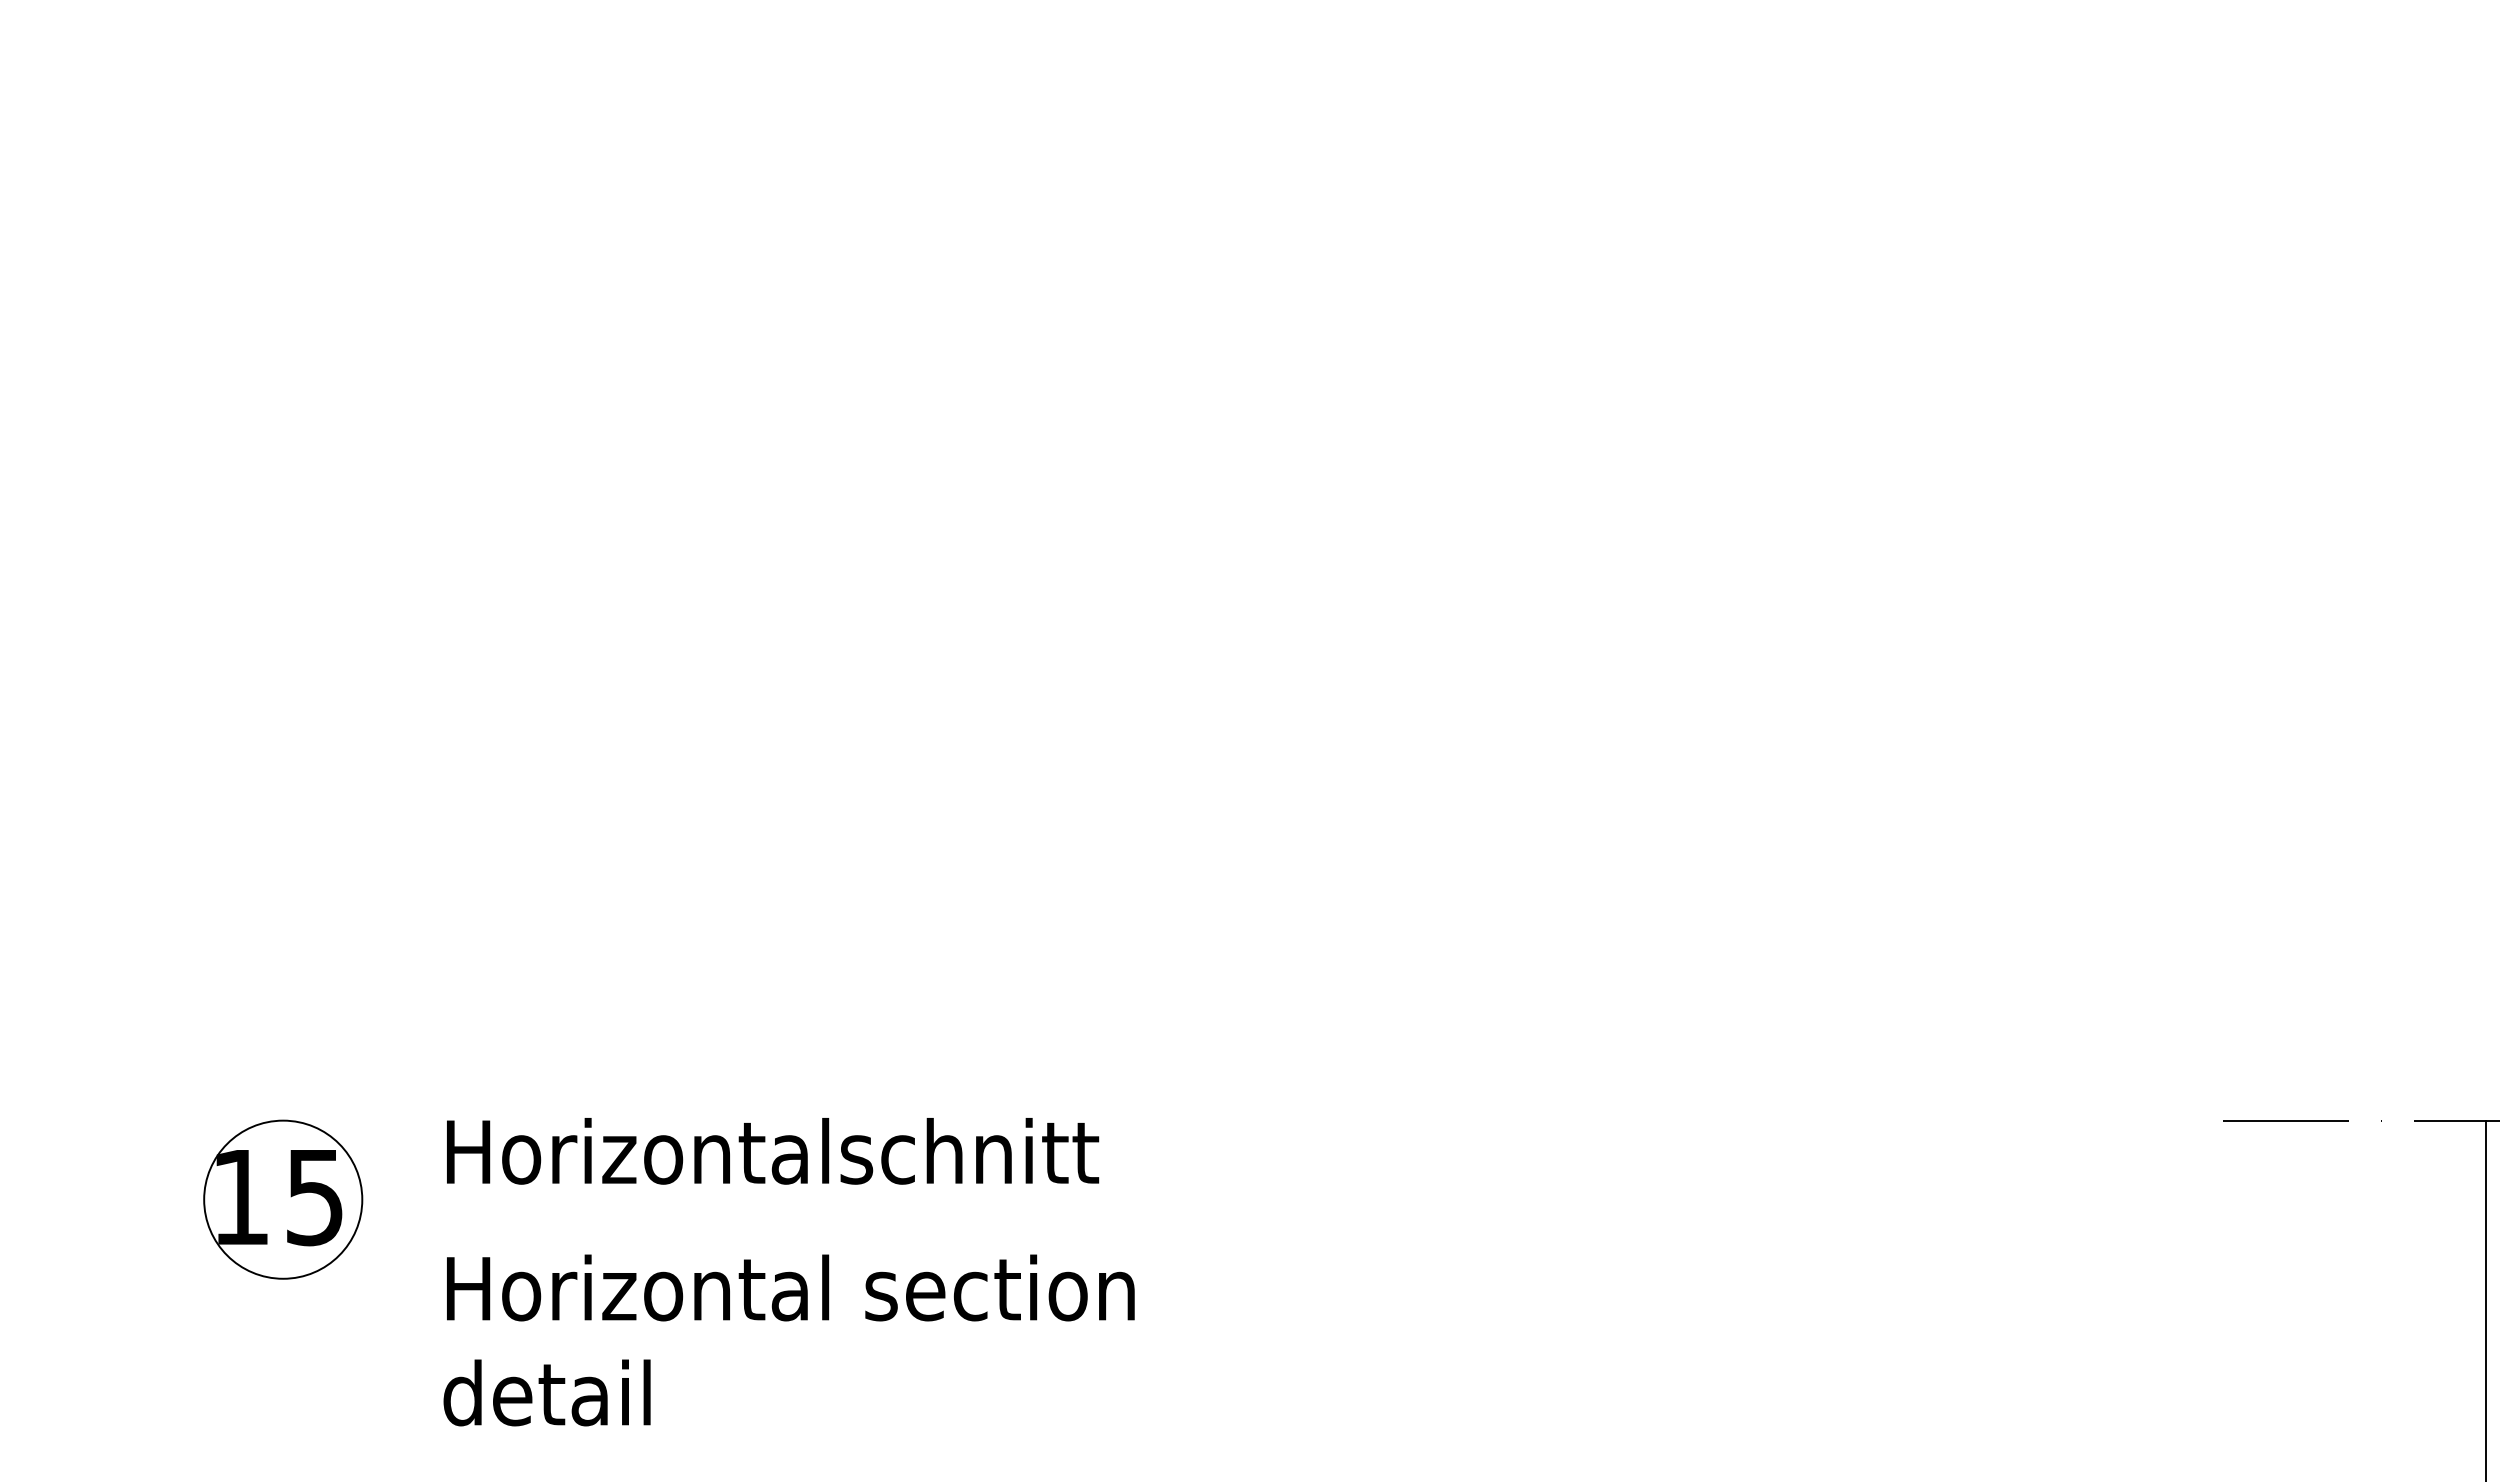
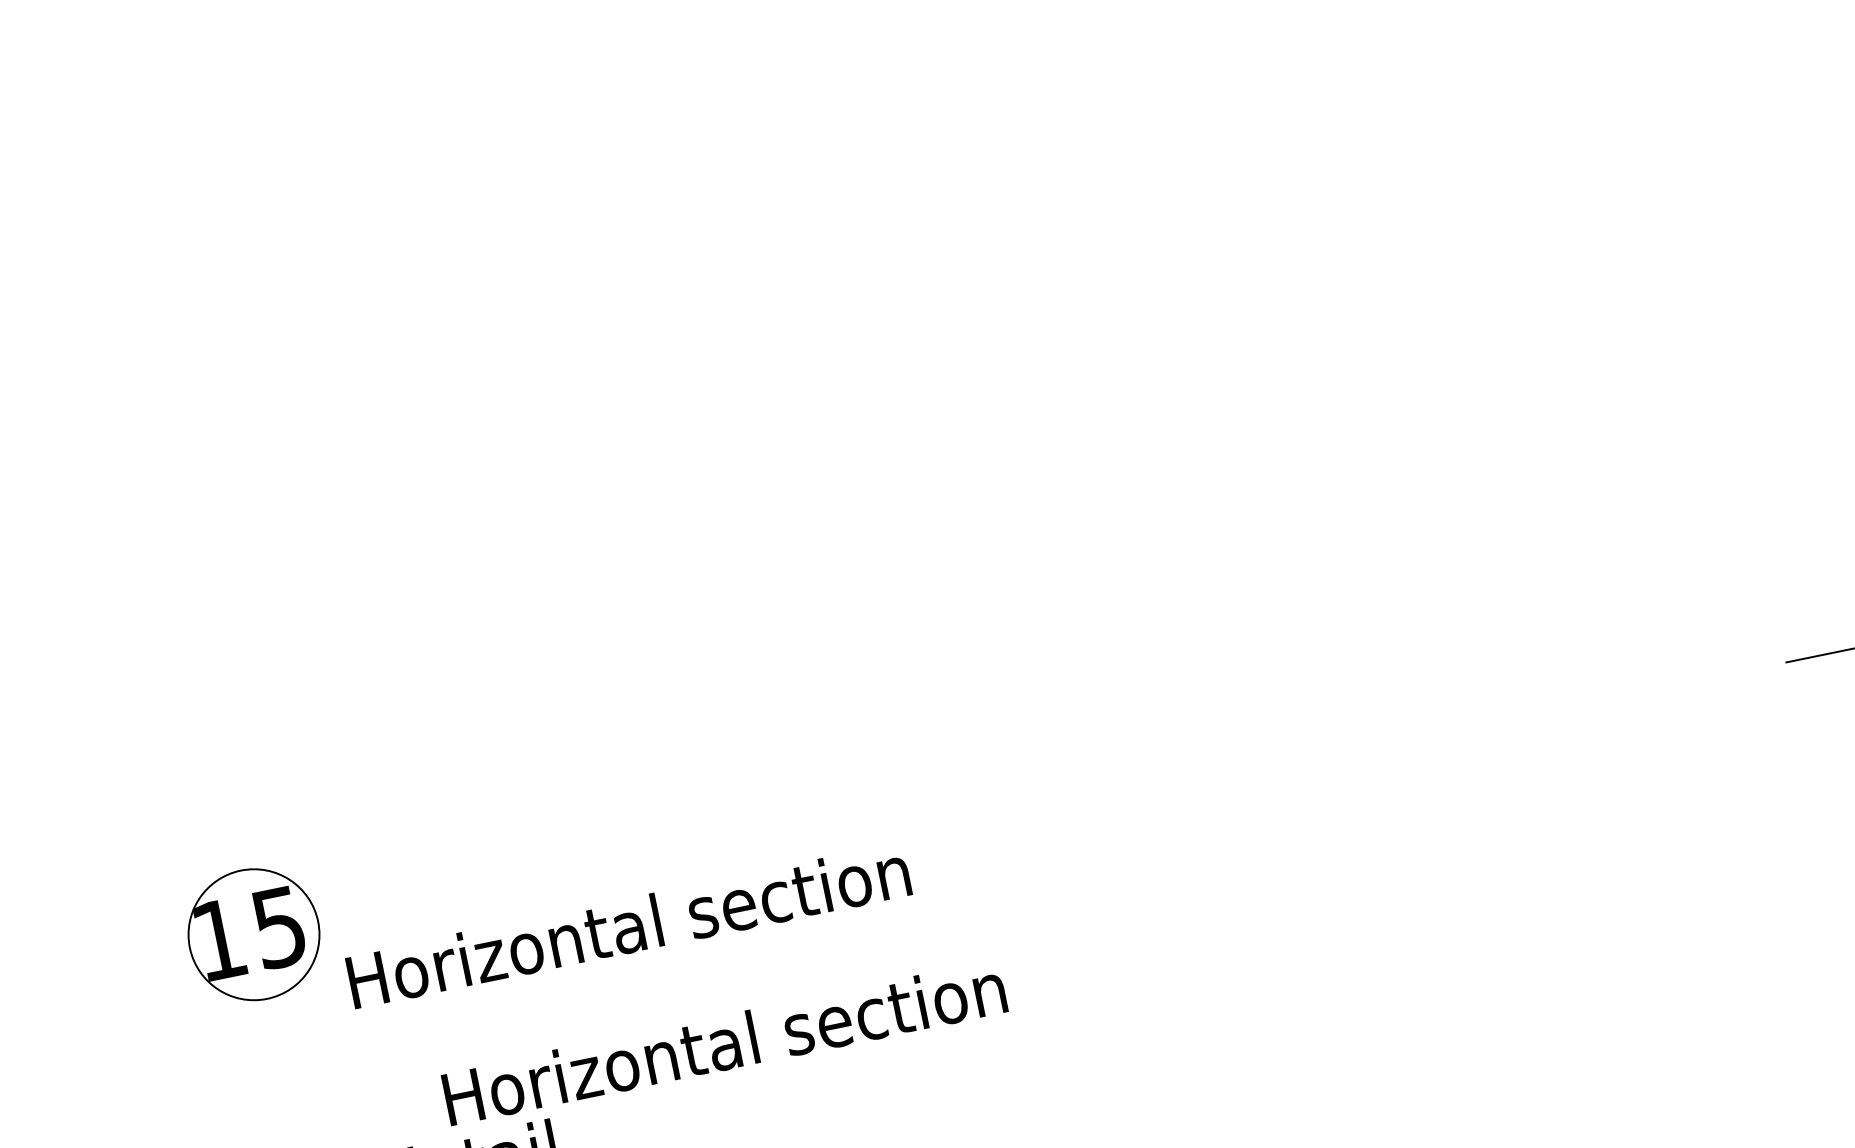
text: (987, 1151) -> (788, 893), Horizontalschnitt -> Horizontal section
part: (283, 1199) -> (254, 934), moved
text: (790, 1287) -> (724, 1042), moved

